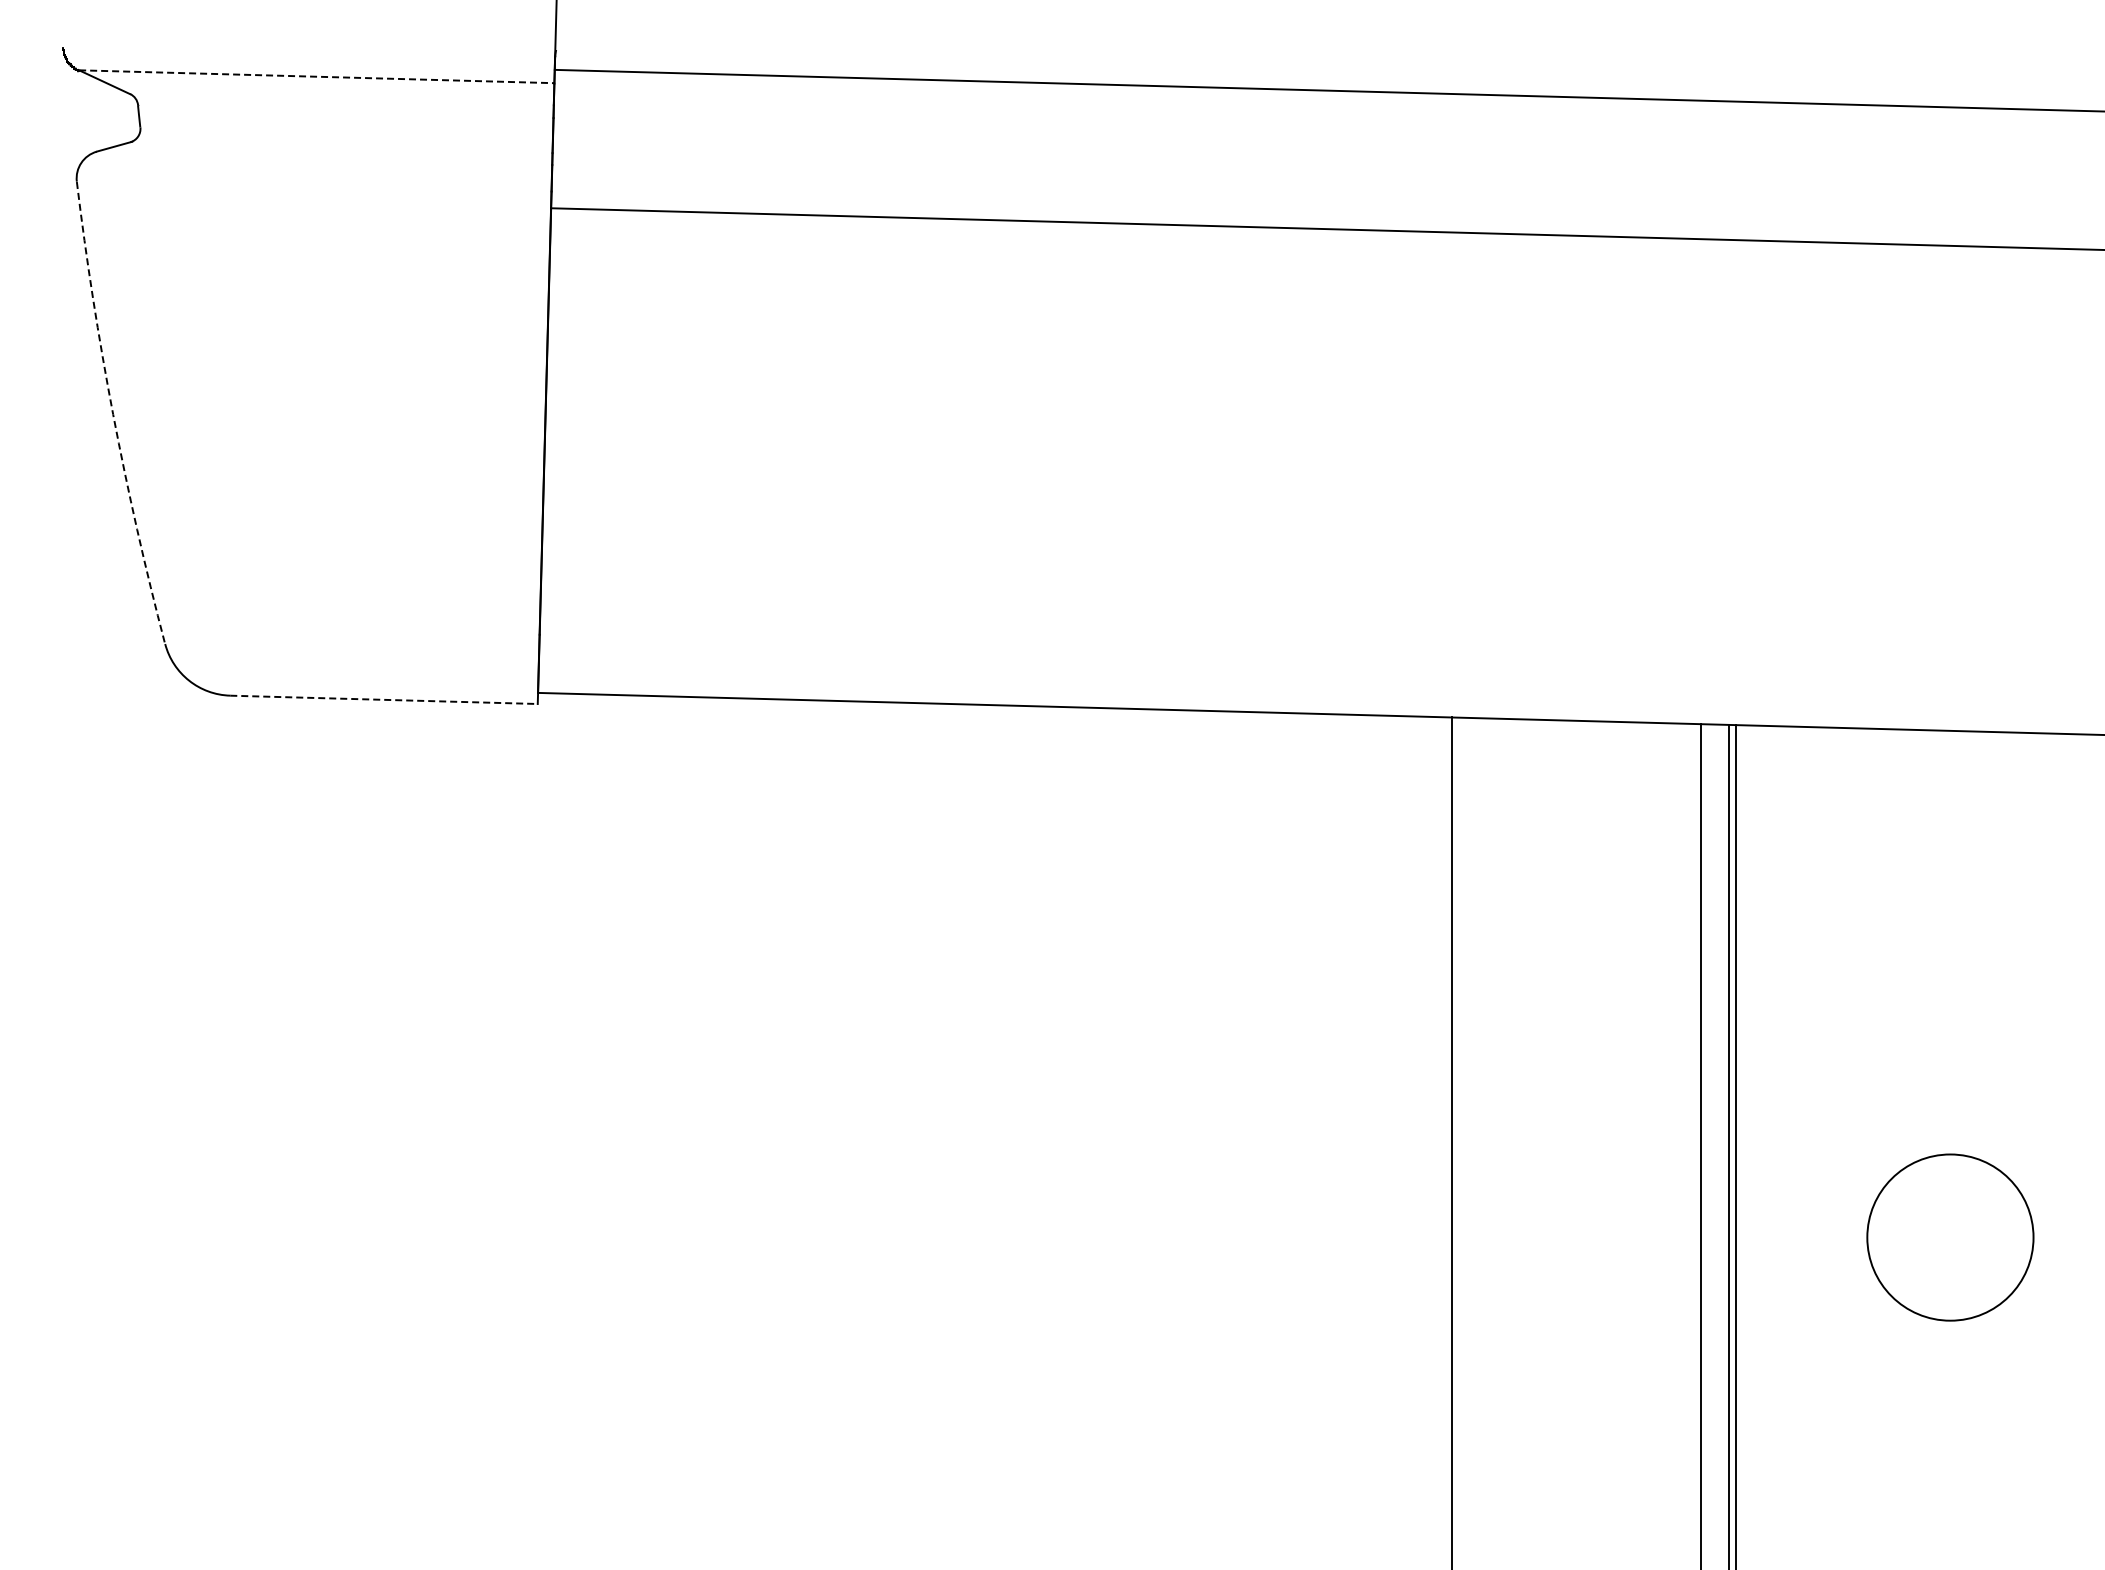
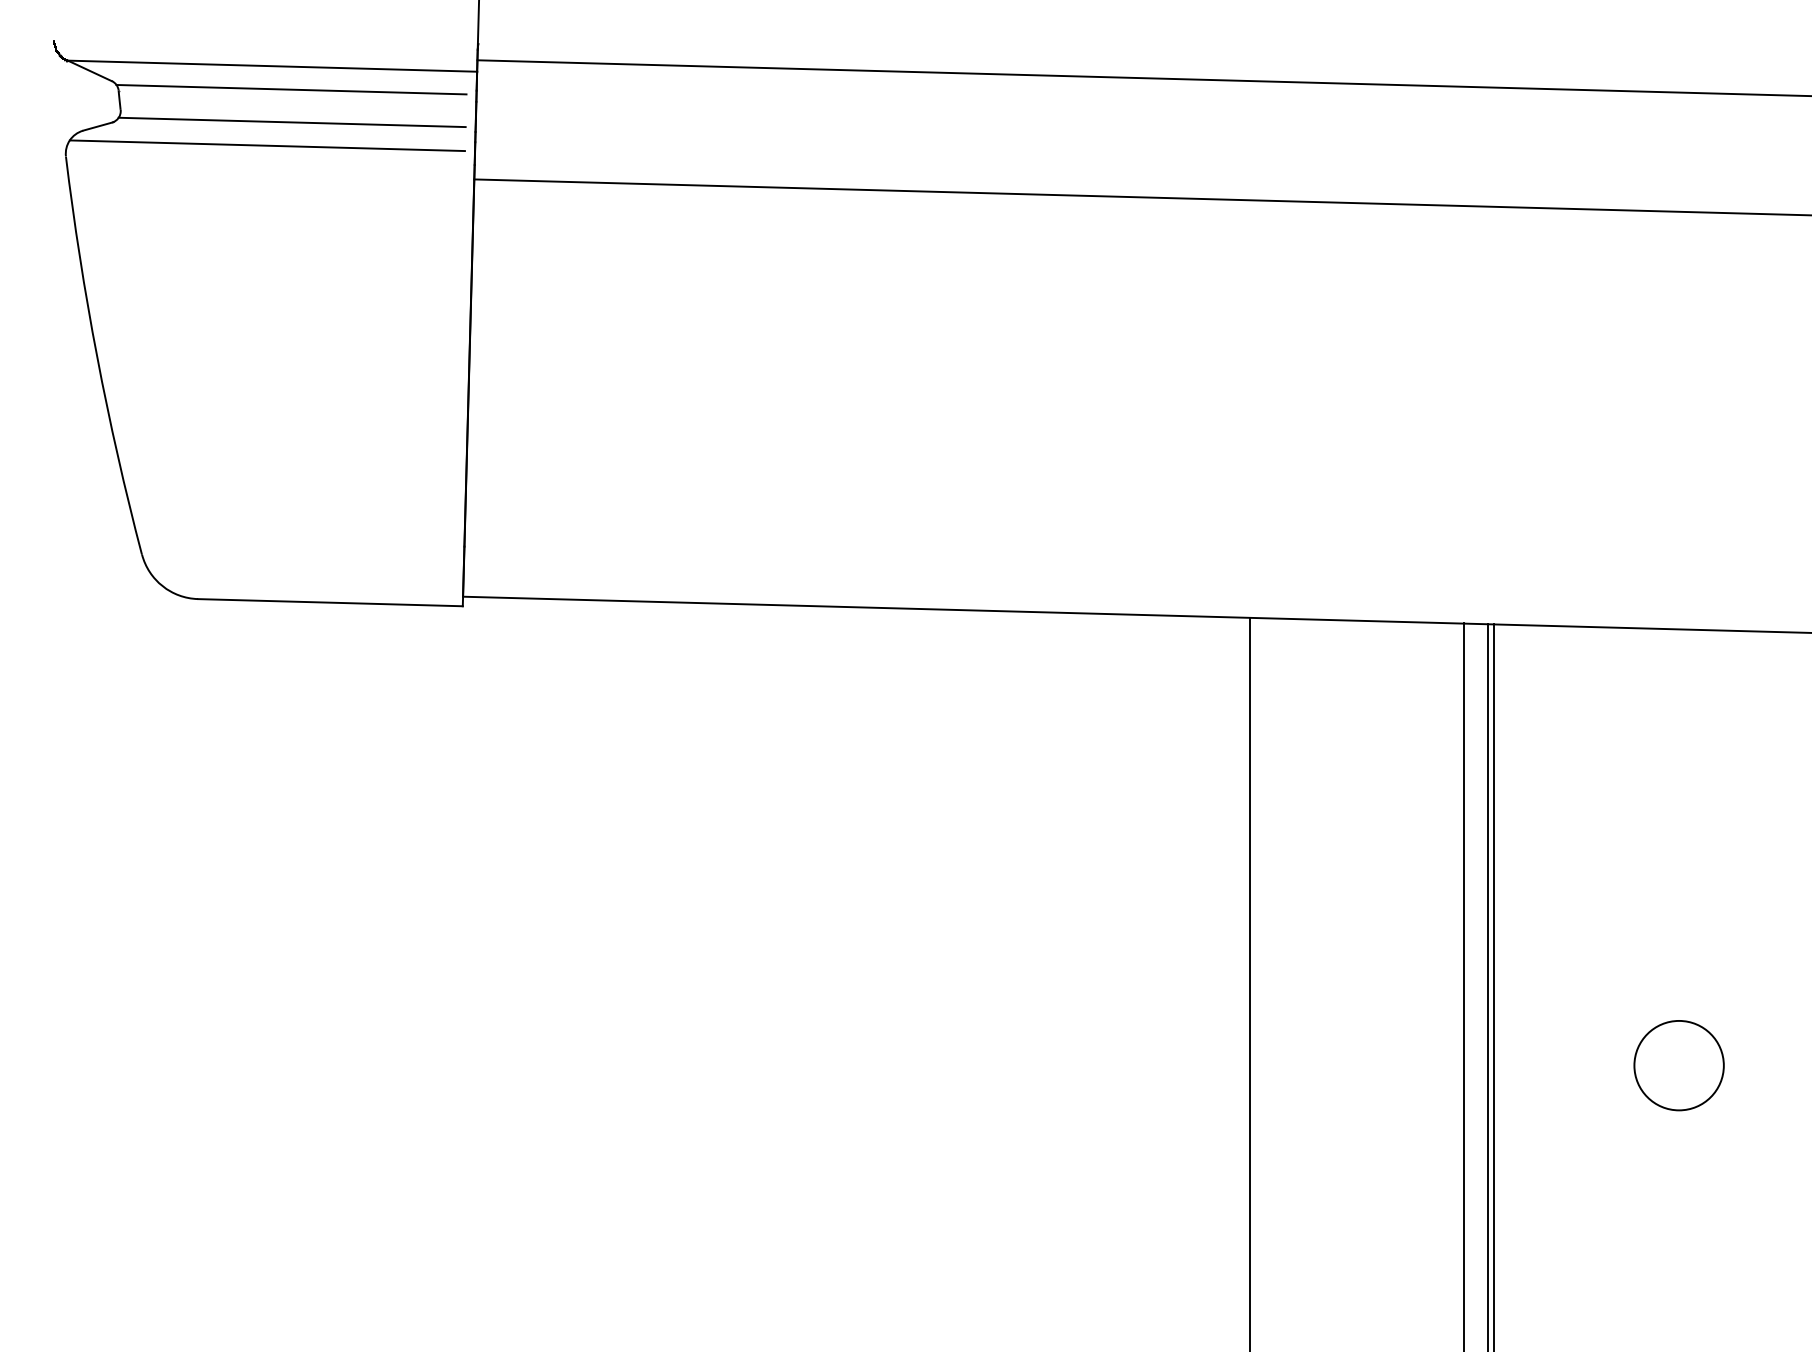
line: (316, 76) -> (272, 65), dashed -> solid
line: (338, 103) -> (291, 89), added
line: (339, 141) -> (292, 121), added
line: (310, 168) -> (267, 145), added
arc: (113, 414) -> (97, 356), dashed -> solid
line: (384, 699) -> (330, 602), dashed -> solid
circle: (1950, 1237) -> (1679, 1065), size x0.62

